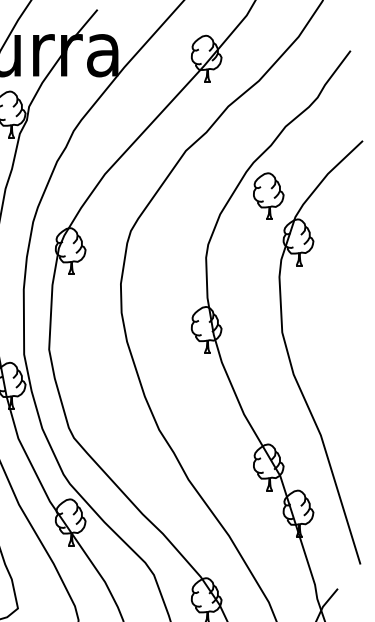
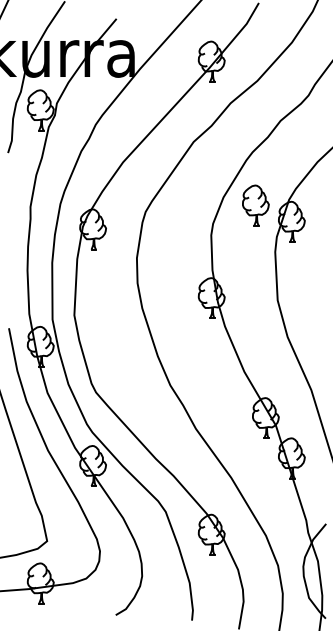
part: (268, 196) -> (255, 205), moved

